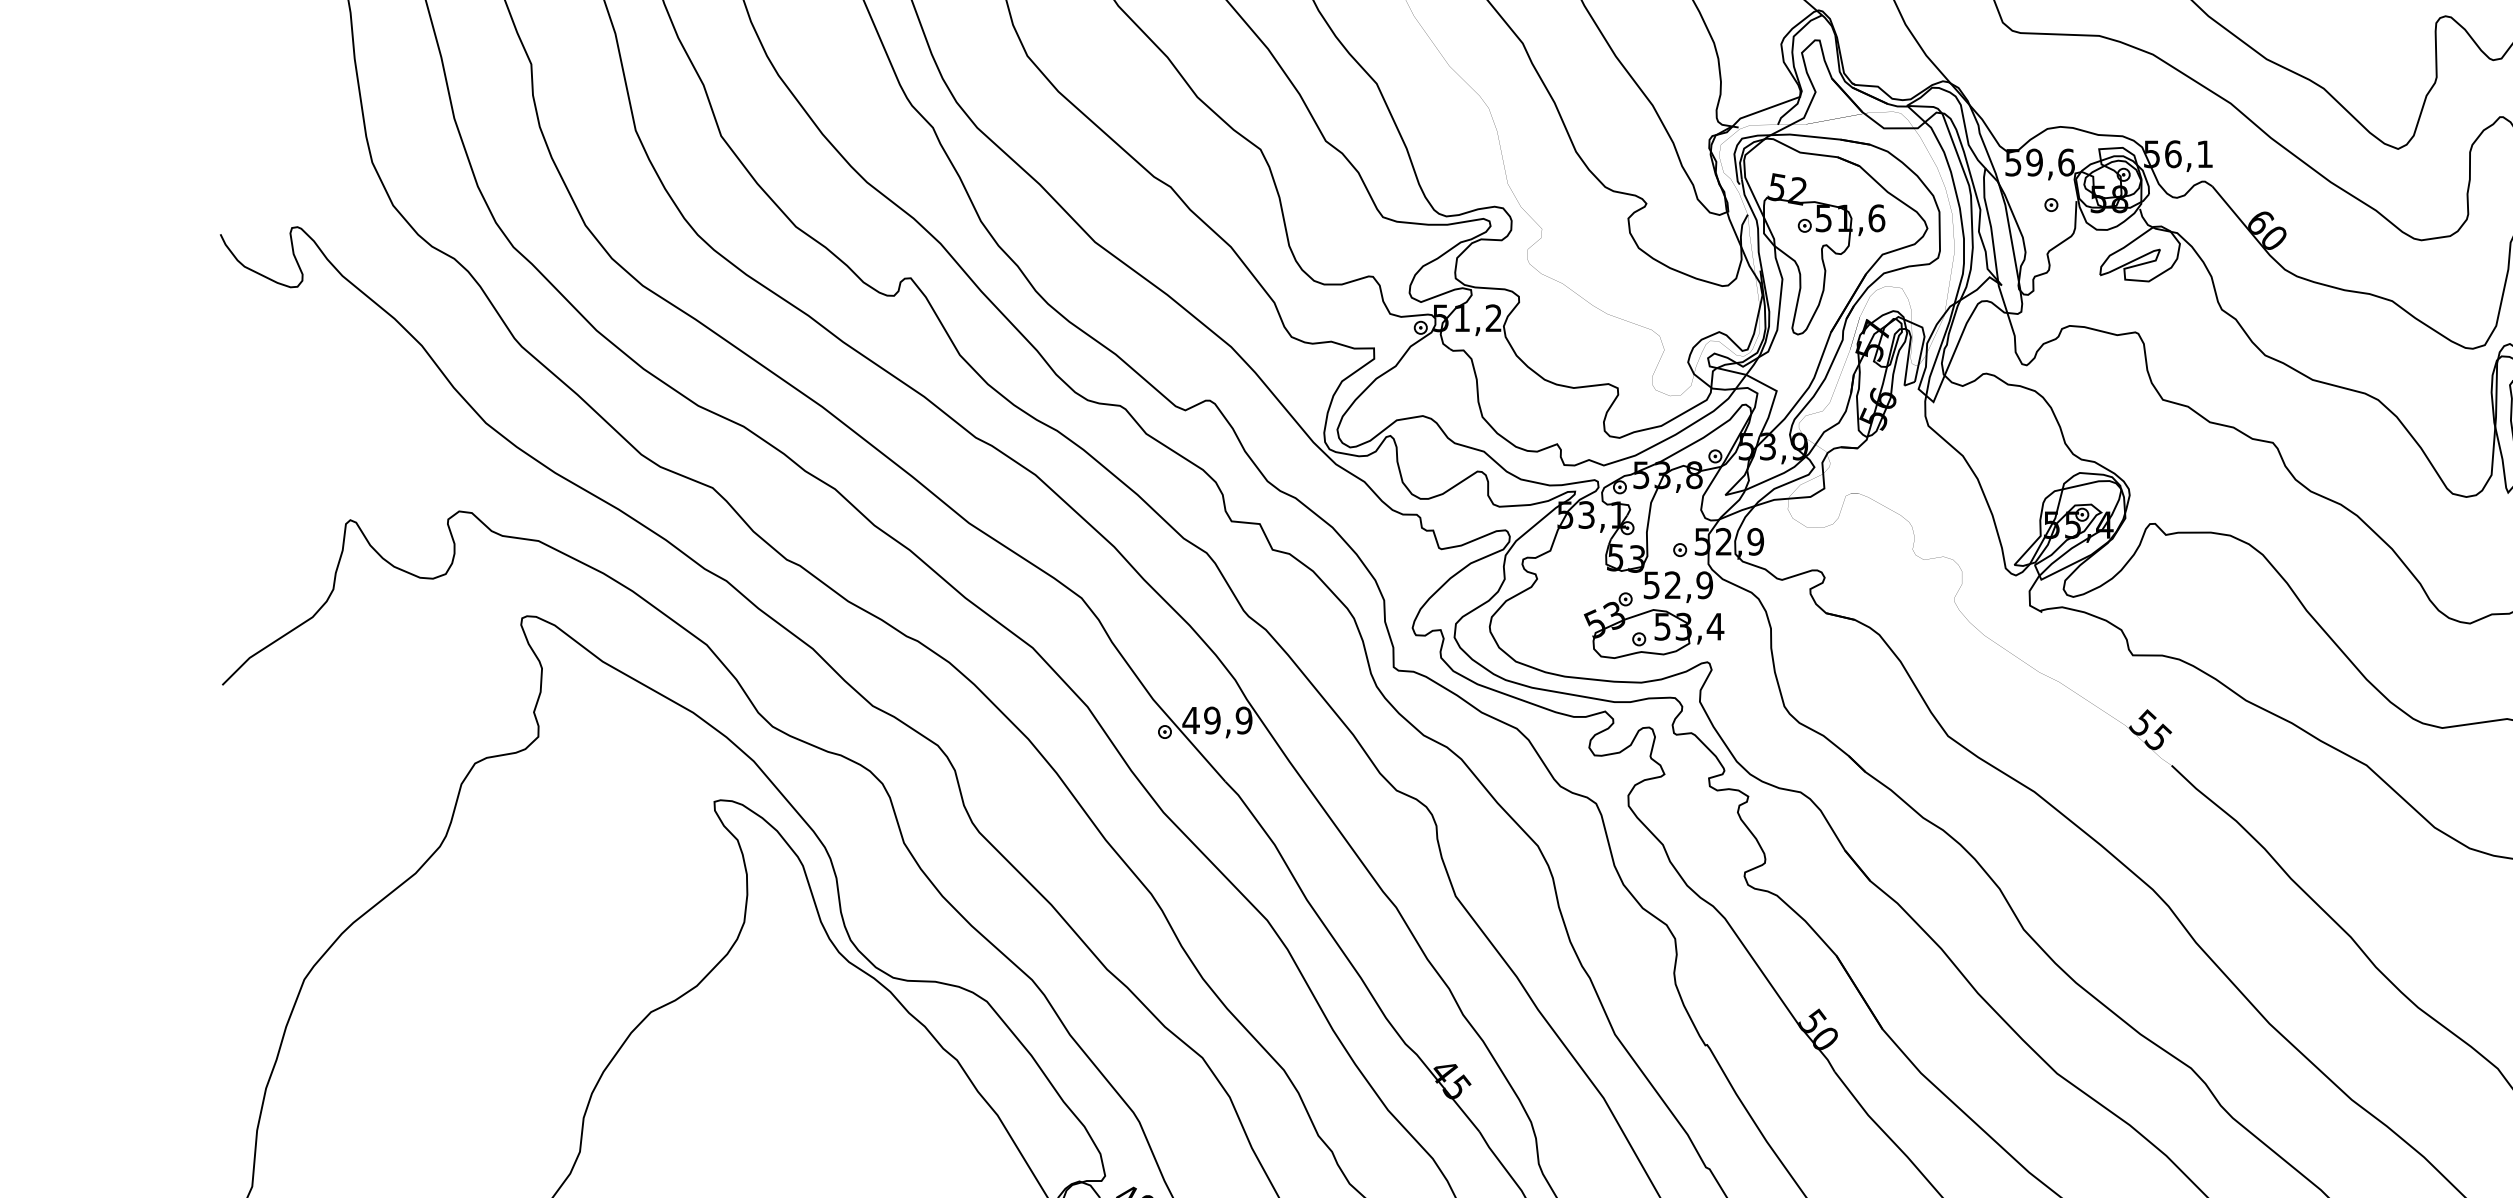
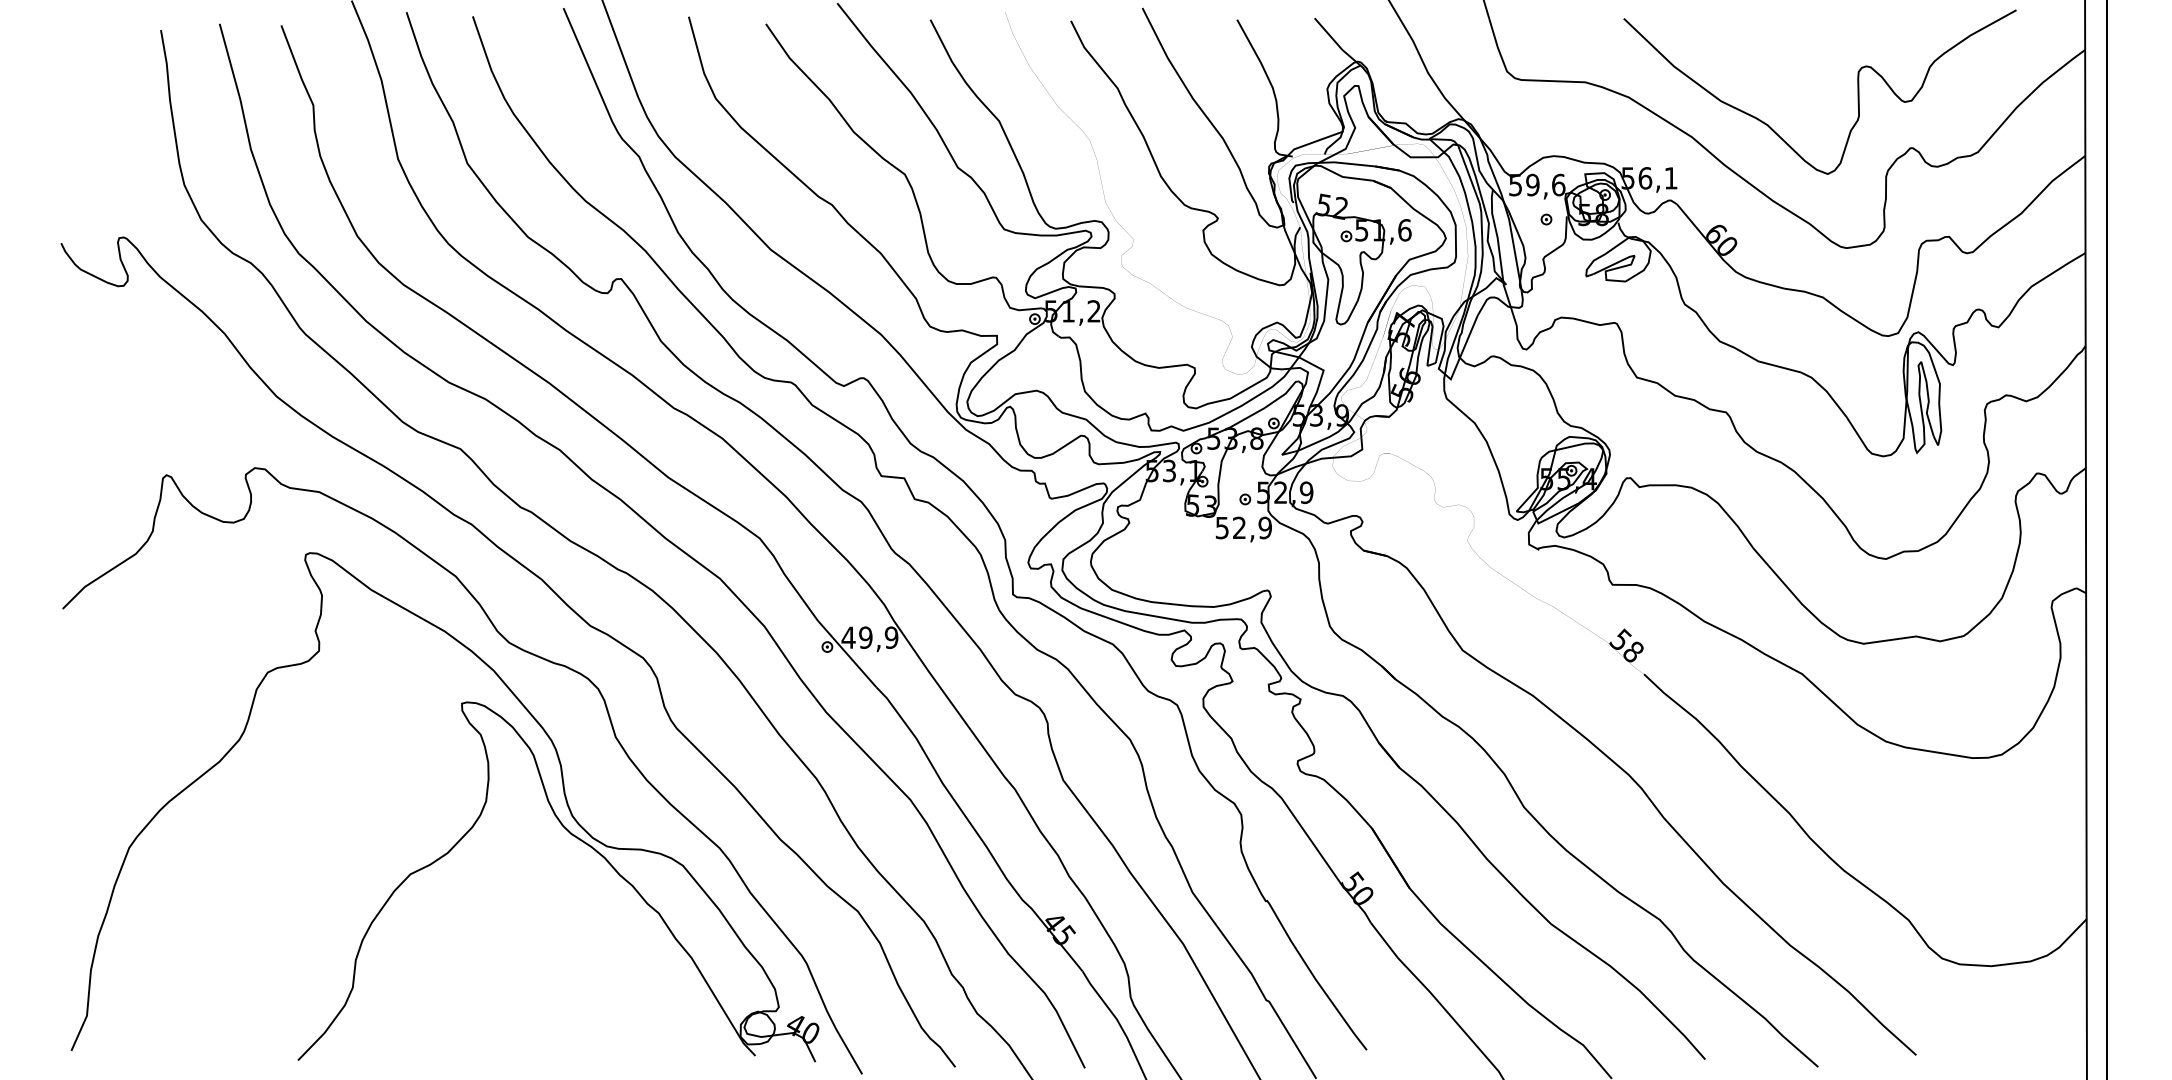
part: (1654, 625) -> (1224, 560), removed
text: (2158, 737) -> (1633, 651), 55 -> 58

